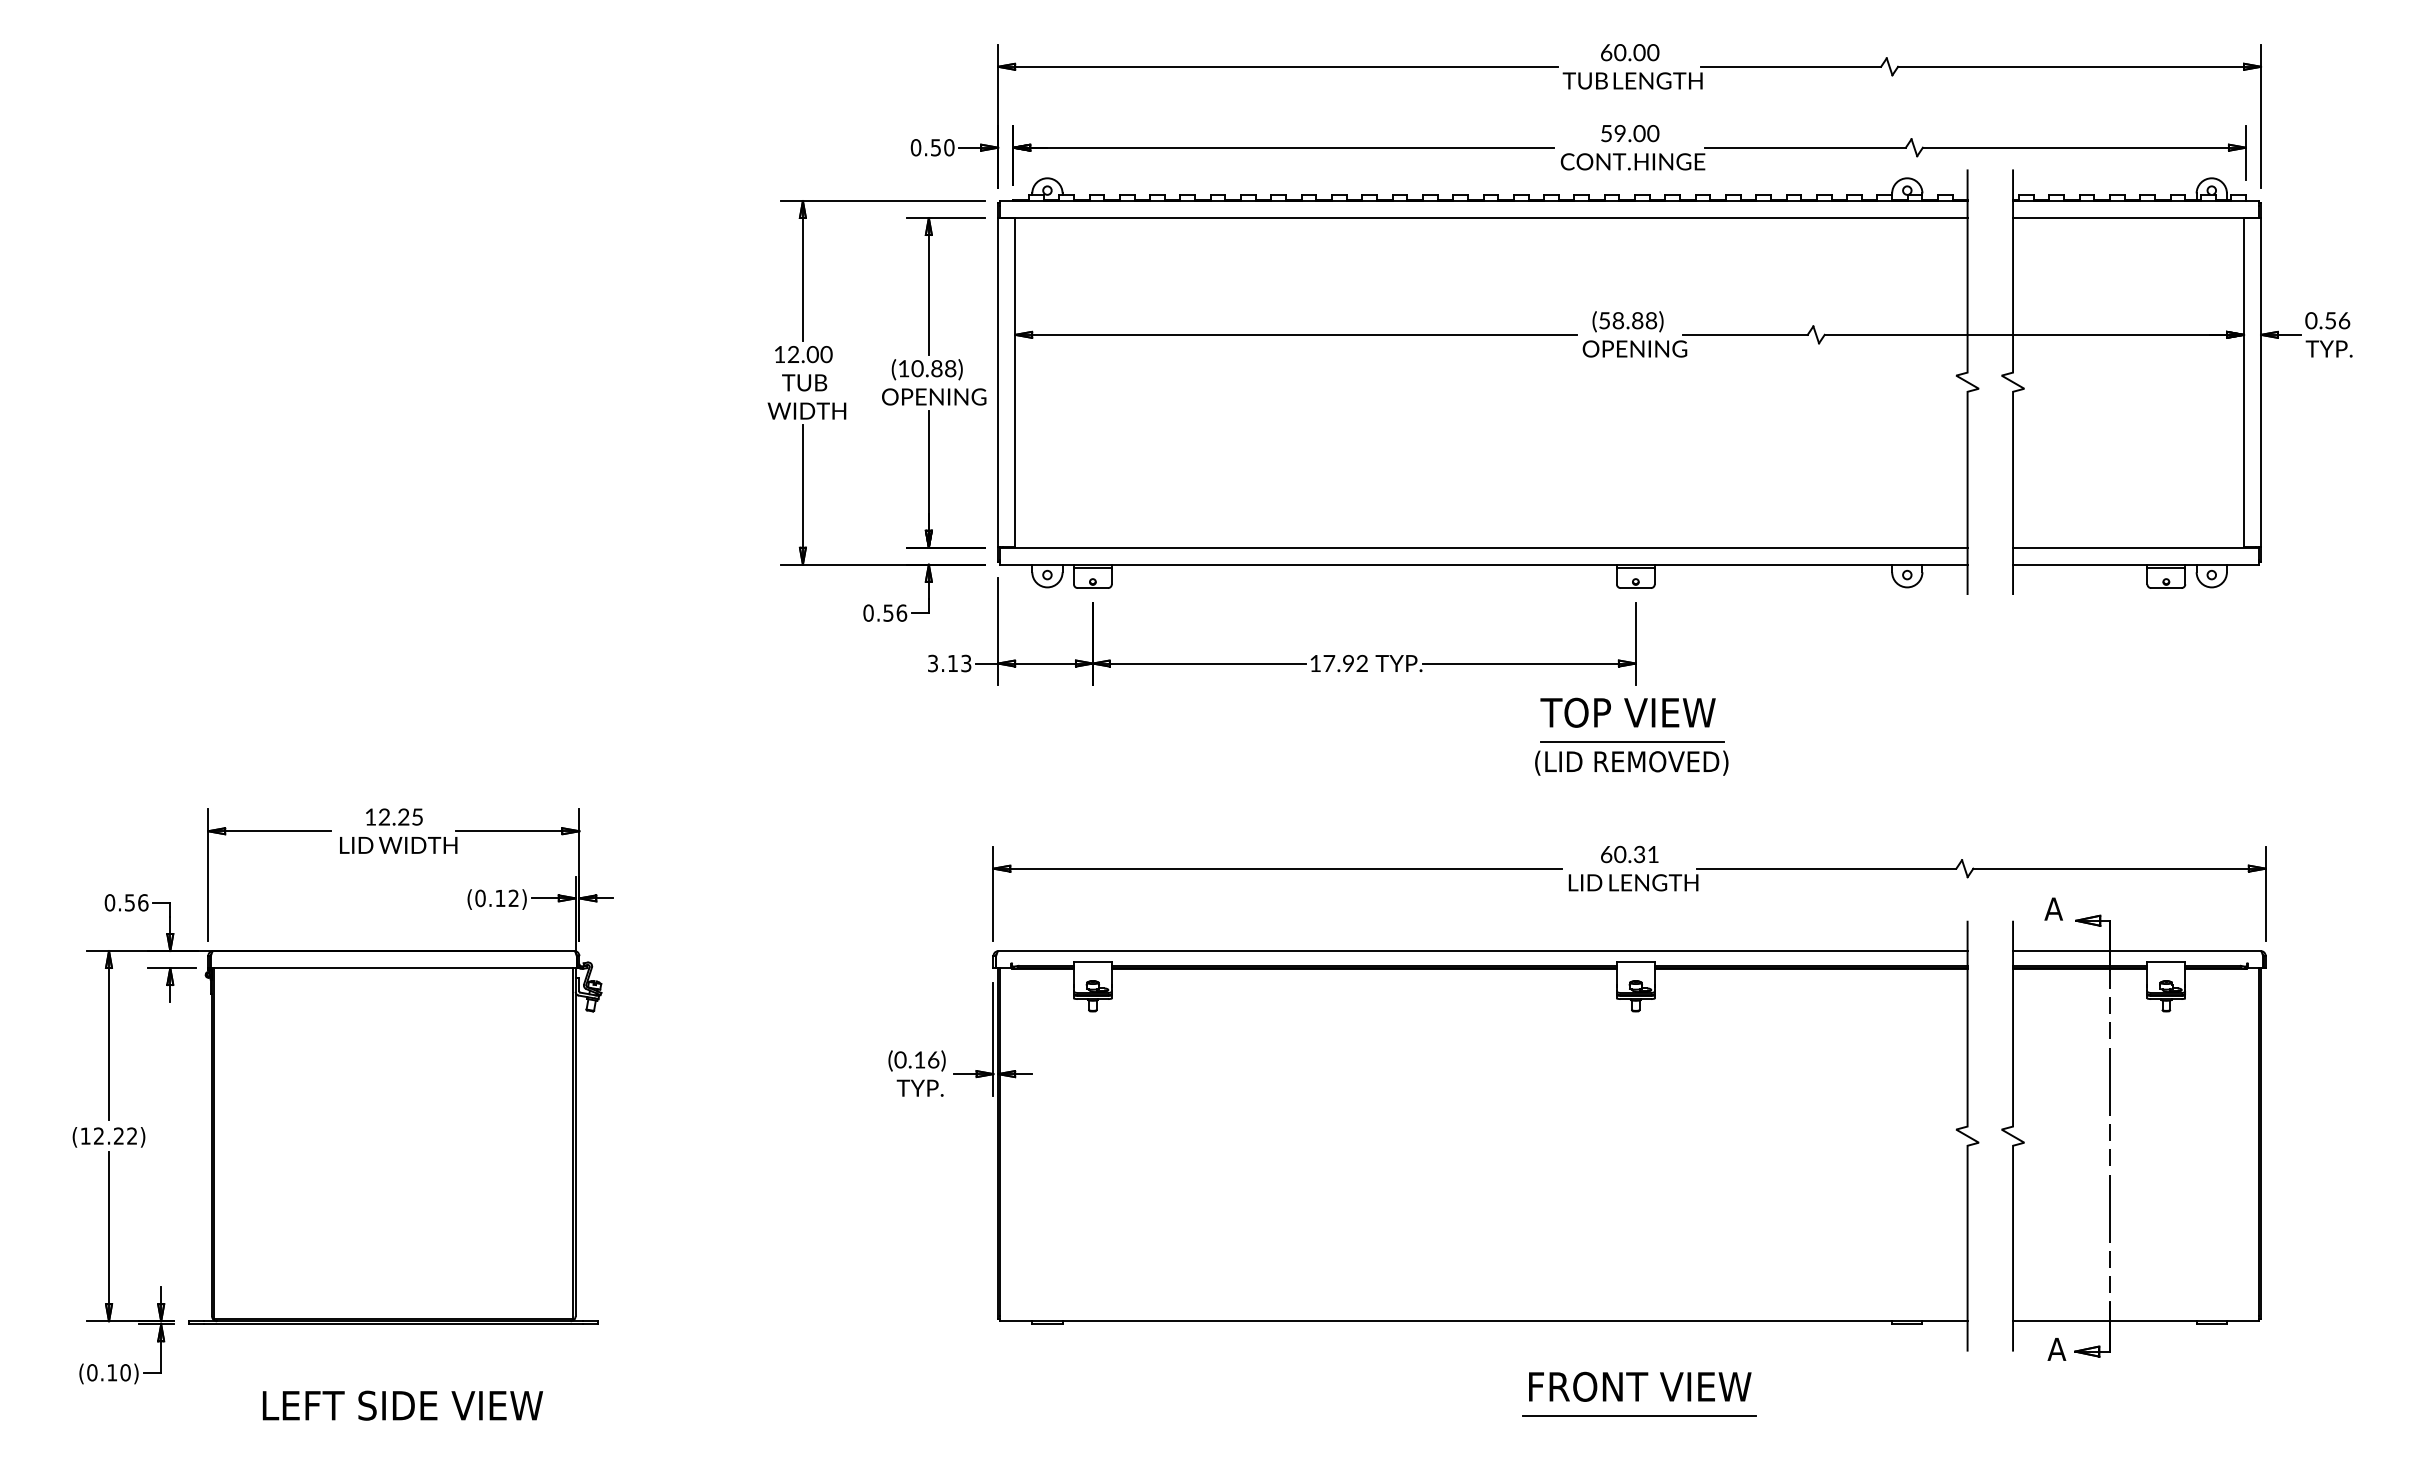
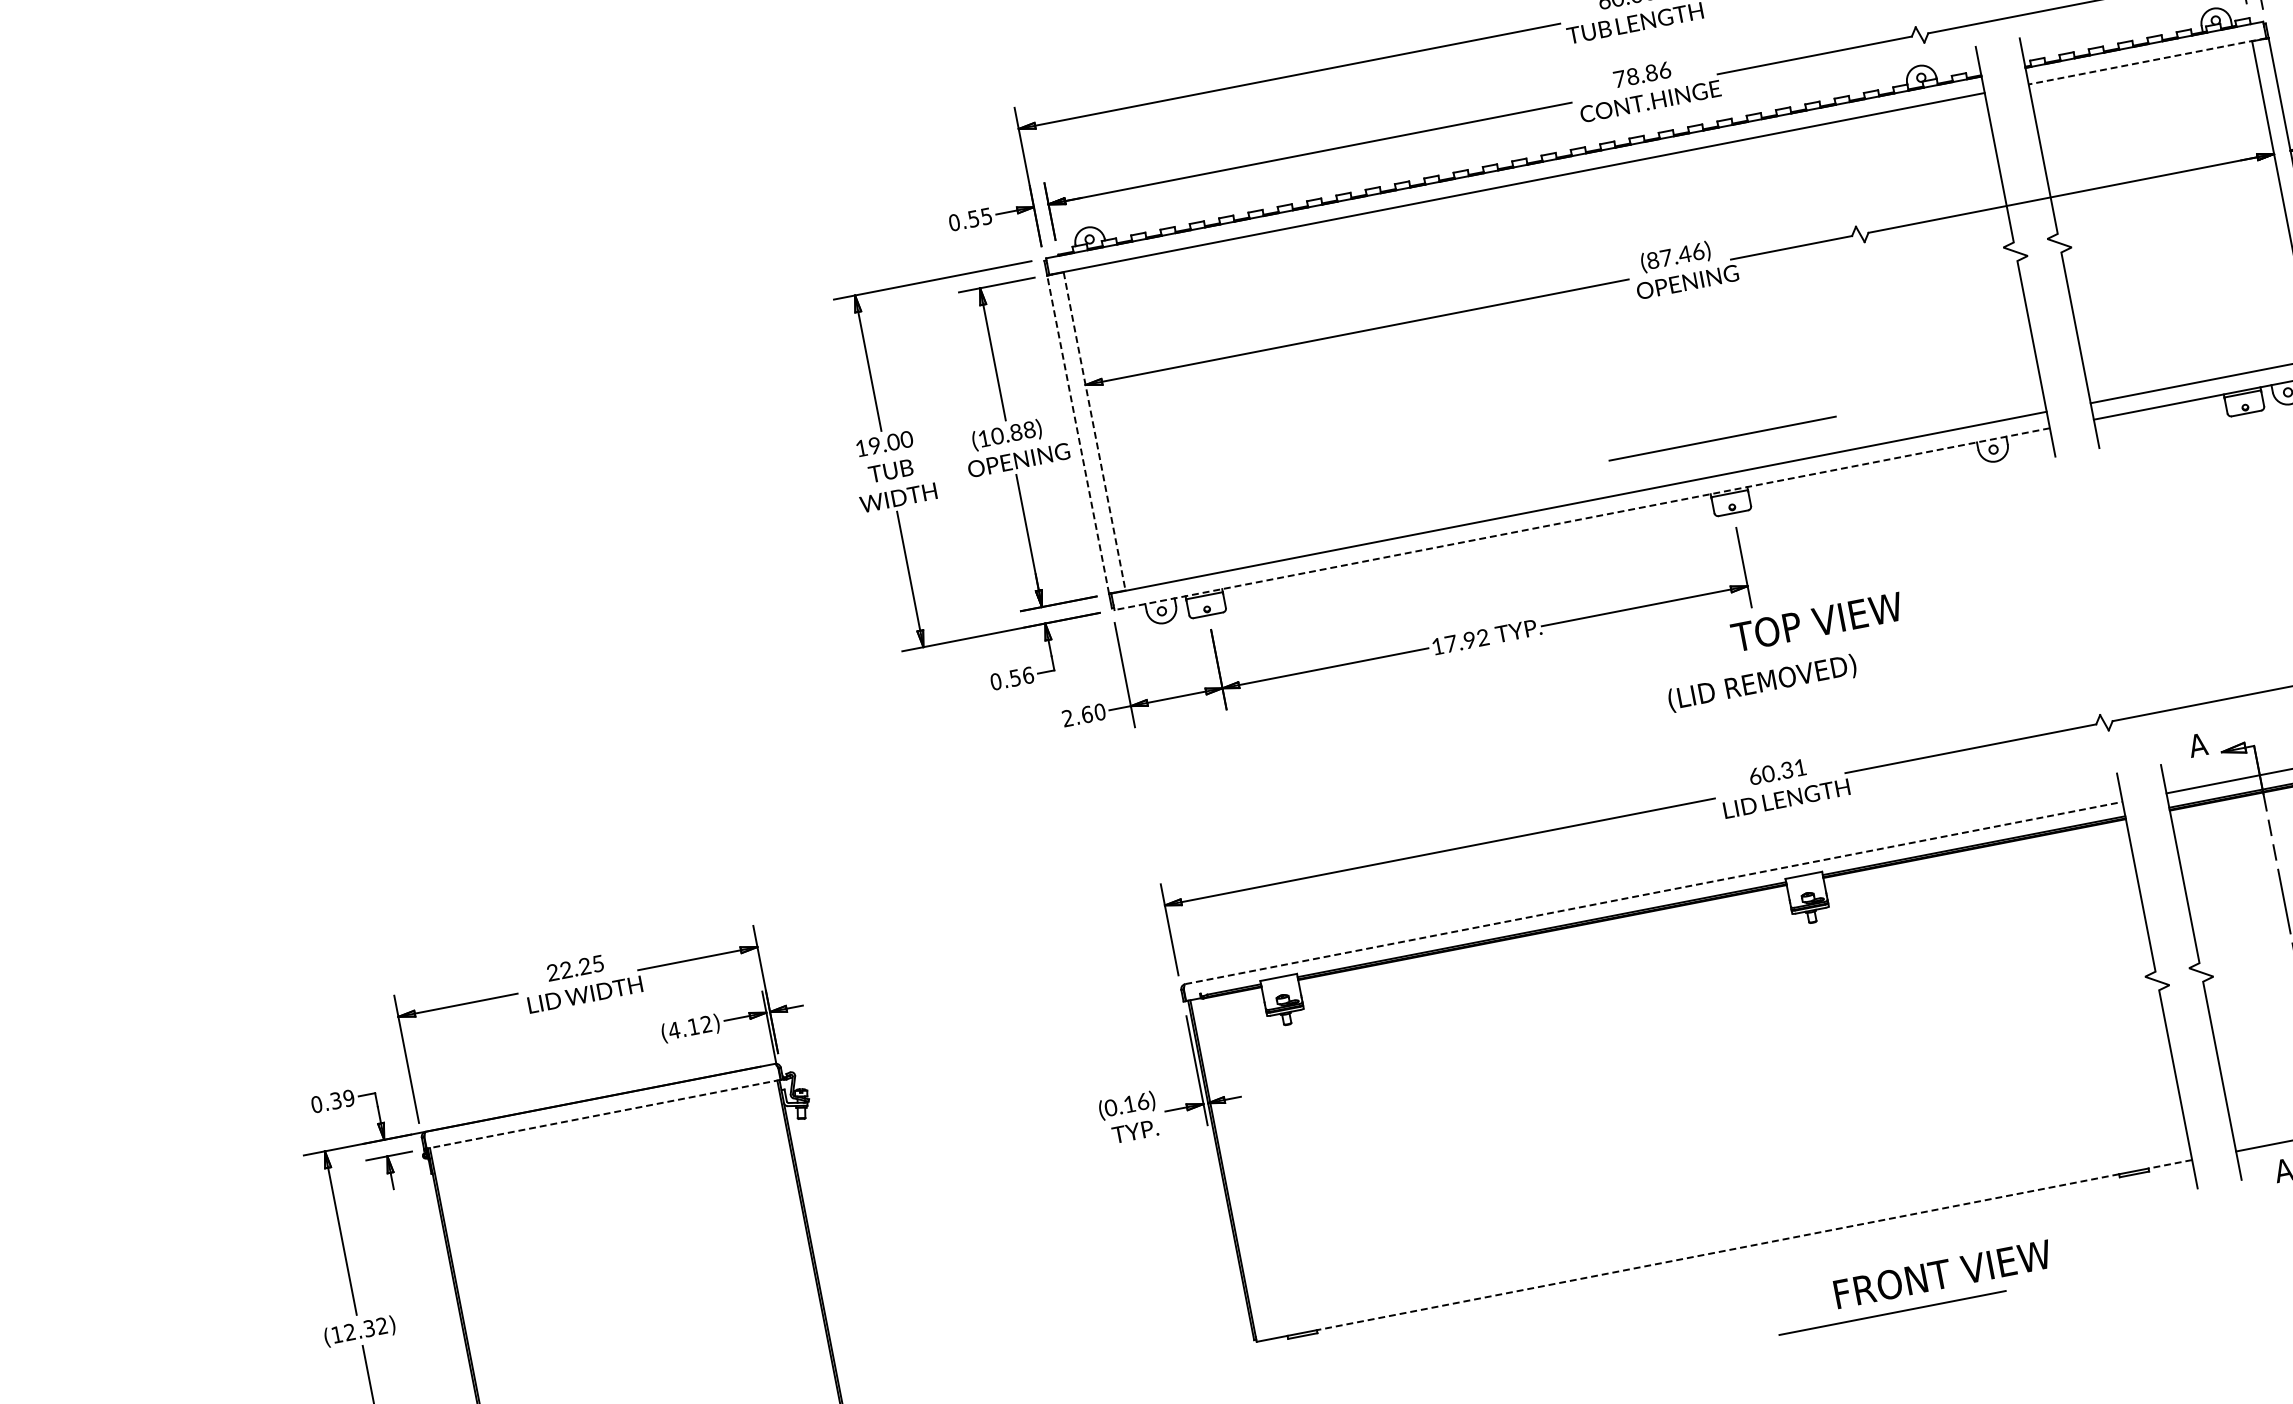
text: (1630, 133) -> (1642, 74), 59.00 -> 78.86
text: (949, 147) -> (986, 216), 0.50 -> 0.55
line: (2135, 218) -> (2147, 61), solid -> dashed
text: (1628, 320) -> (1676, 255), (58.88) -> (87.46)
text: (793, 354) -> (874, 445), 12.00 -> 19.00
line: (998, 382) -> (1078, 434), solid -> dashed
line: (1015, 383) -> (1095, 432), solid -> dashed
line: (1639, 511) -> (1722, 438), added
line: (1484, 564) -> (1582, 518), solid -> dashed
text: (949, 663) -> (1083, 715), 3.13 -> 2.60
text: (1627, 712) -> (1816, 621), moved
line: (1632, 741) -> (1759, 662), removed
text: (370, 816) -> (552, 972), 12.25 -> 22.25
text: (480, 898) -> (674, 1030), (0.12) -> (4.12)
text: (136, 902) -> (342, 1099), 0.56 -> 0.39
line: (1483, 951) -> (1654, 893), solid -> dashed
line: (393, 968) -> (603, 1114), solid -> dashed
text: (118, 1135) -> (368, 1327), (12.22) -> (12.32)
line: (1477, 1321) -> (1718, 1252), solid -> dashed
line: (1945, 1321) -> (2170, 1164), solid -> dashed
text: (1640, 1386) -> (1943, 1273), moved

